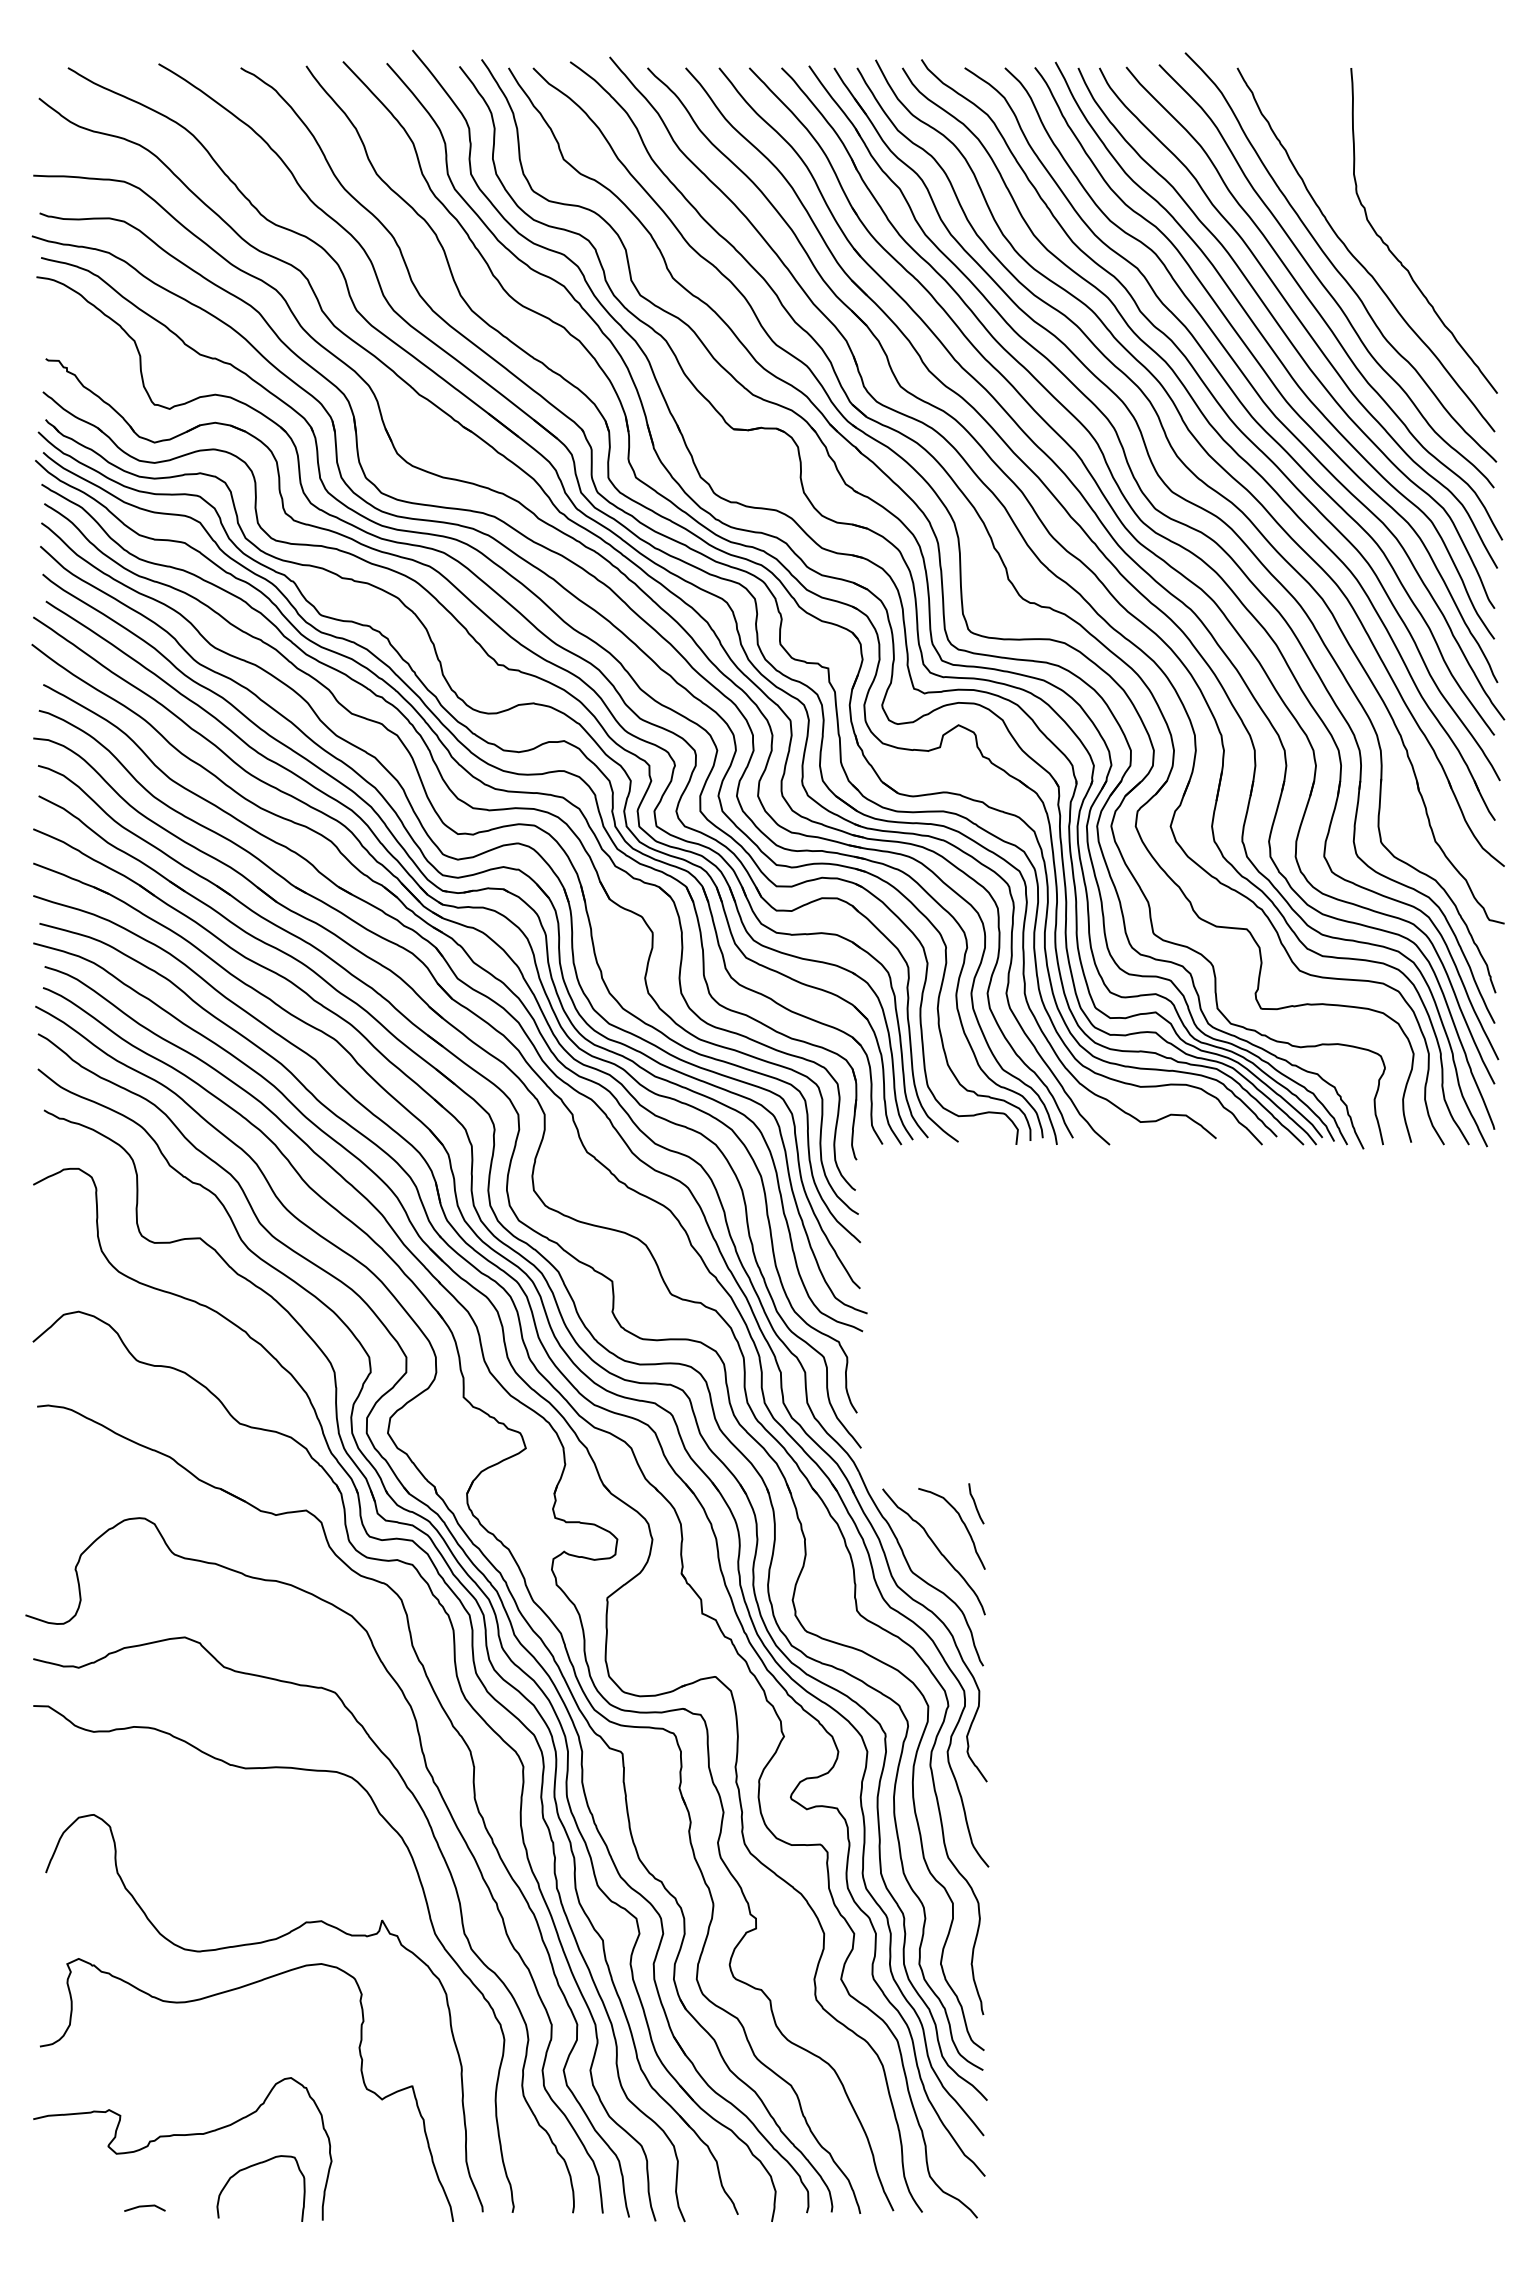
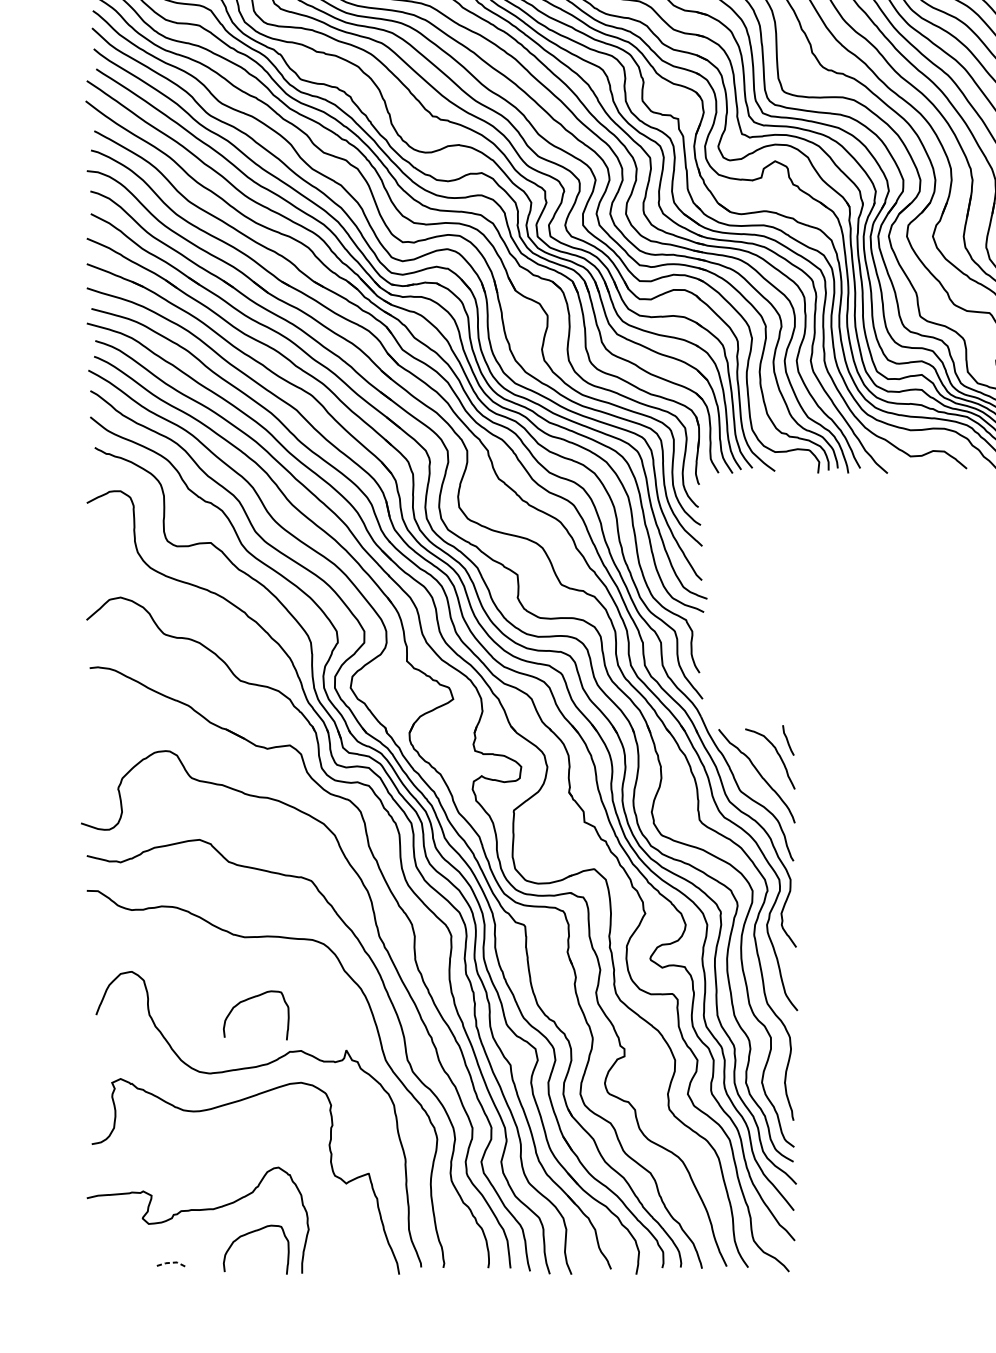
curve: (253, 1851) -> (250, 999), added
line: (145, 2206) -> (170, 1263), solid -> dashed

